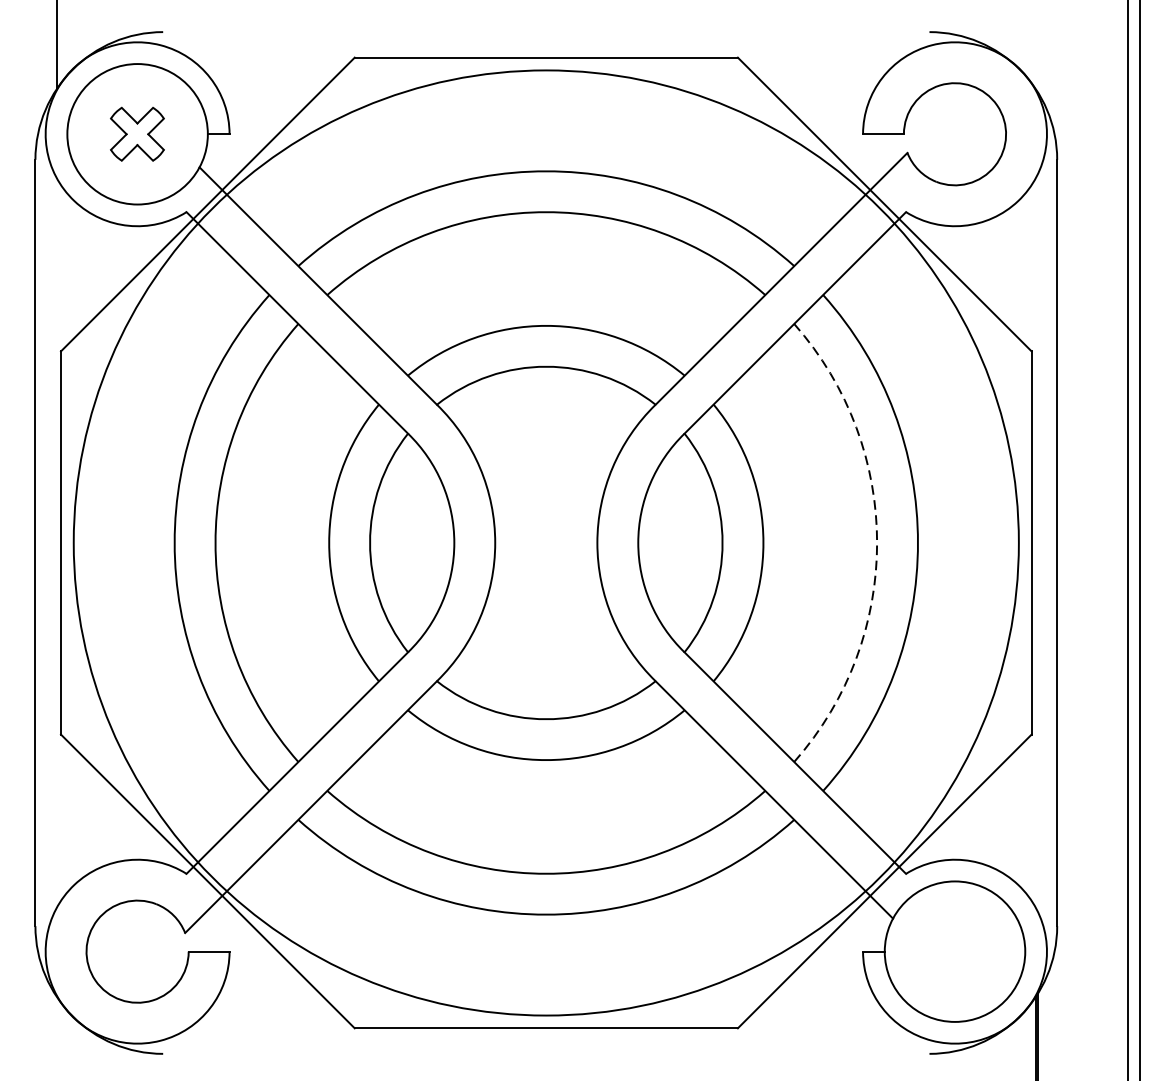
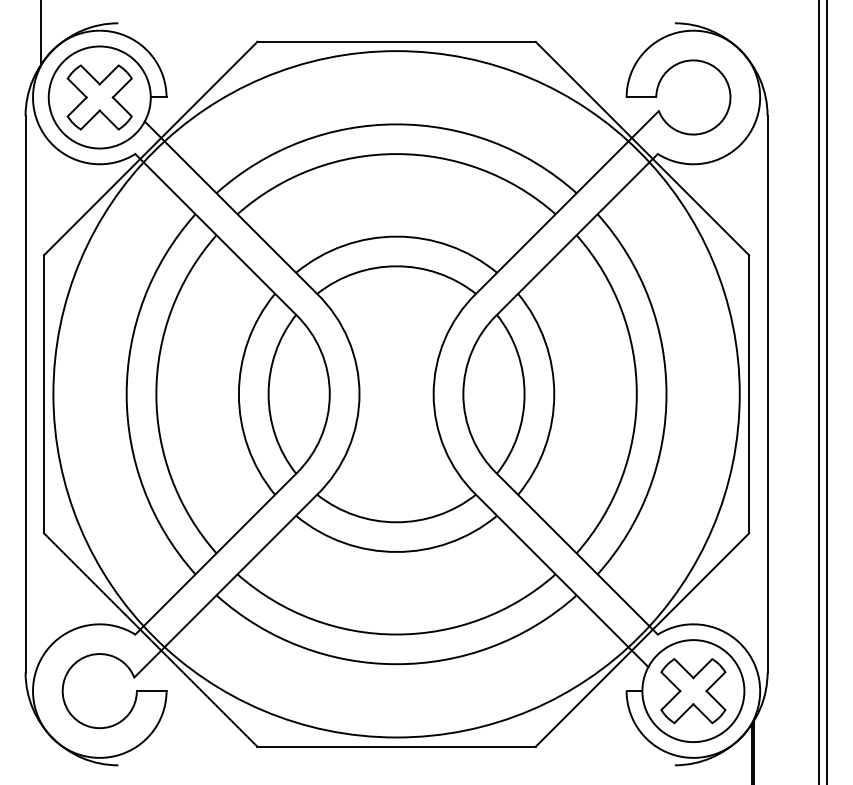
part: (137, 134) -> (99, 97), size x1.67
arc: (876, 543) -> (636, 394), dashed -> solid
part: (955, 952) -> (693, 691), added

